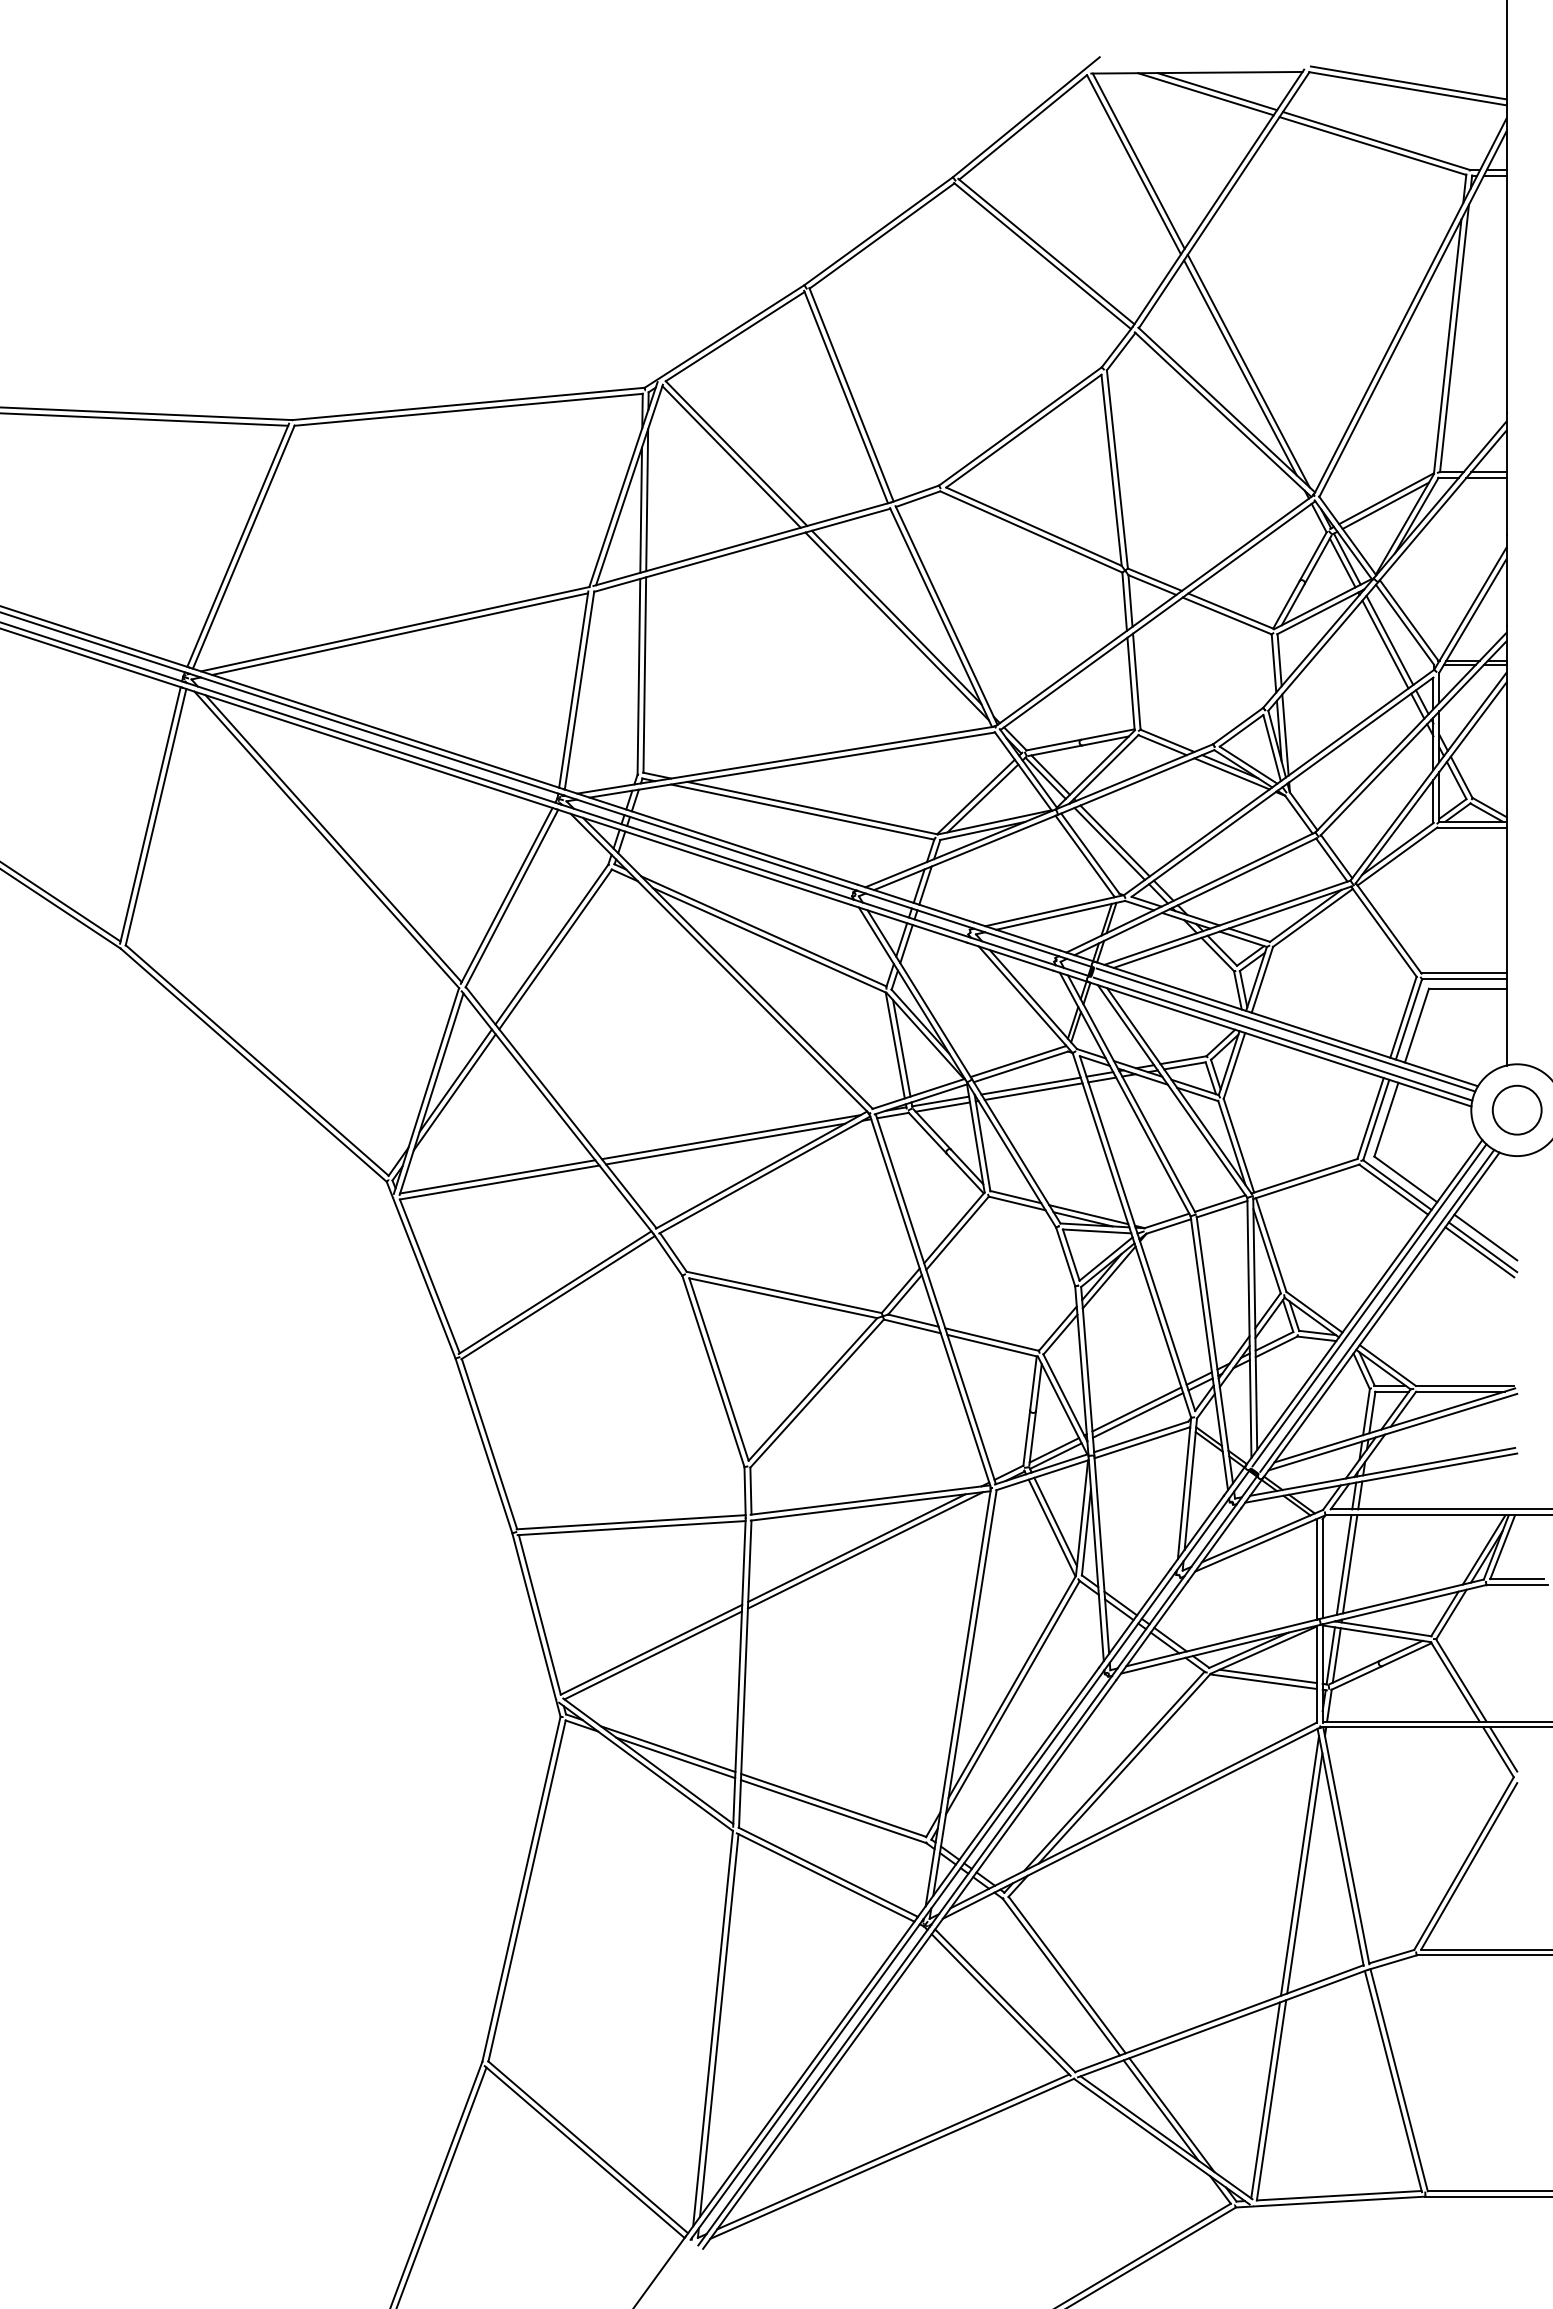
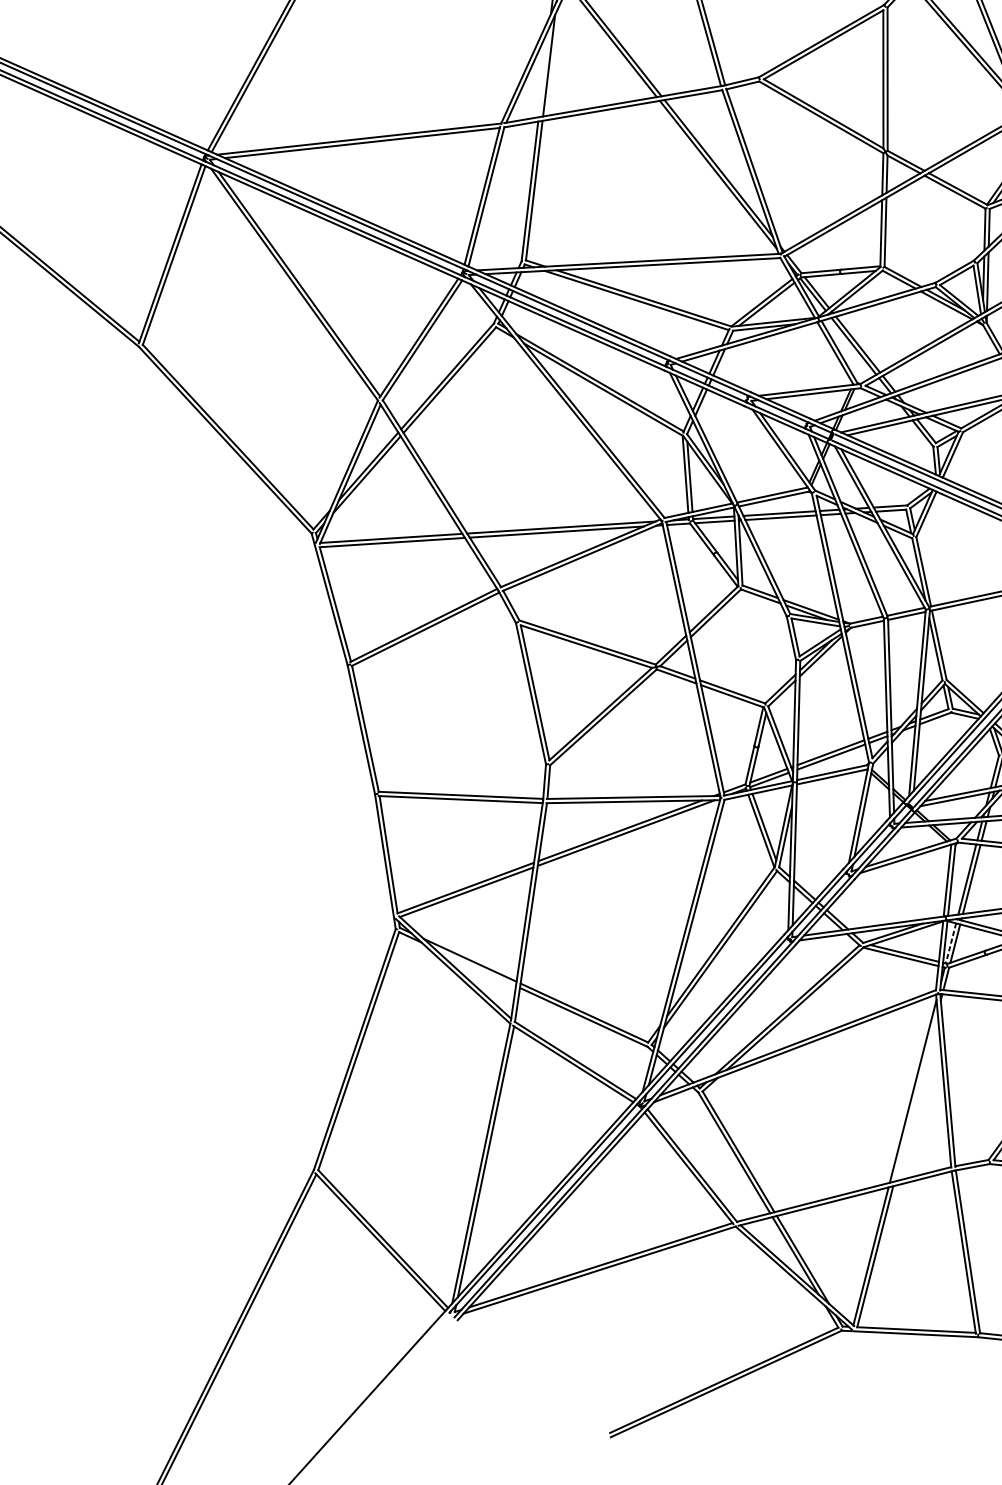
line: (641, 509) -> (544, 72), removed
line: (1330, 1655) -> (950, 943), solid -> dashed
line: (675, 1757) -> (474, 966), removed
line: (1304, 1873) -> (915, 1097), removed

